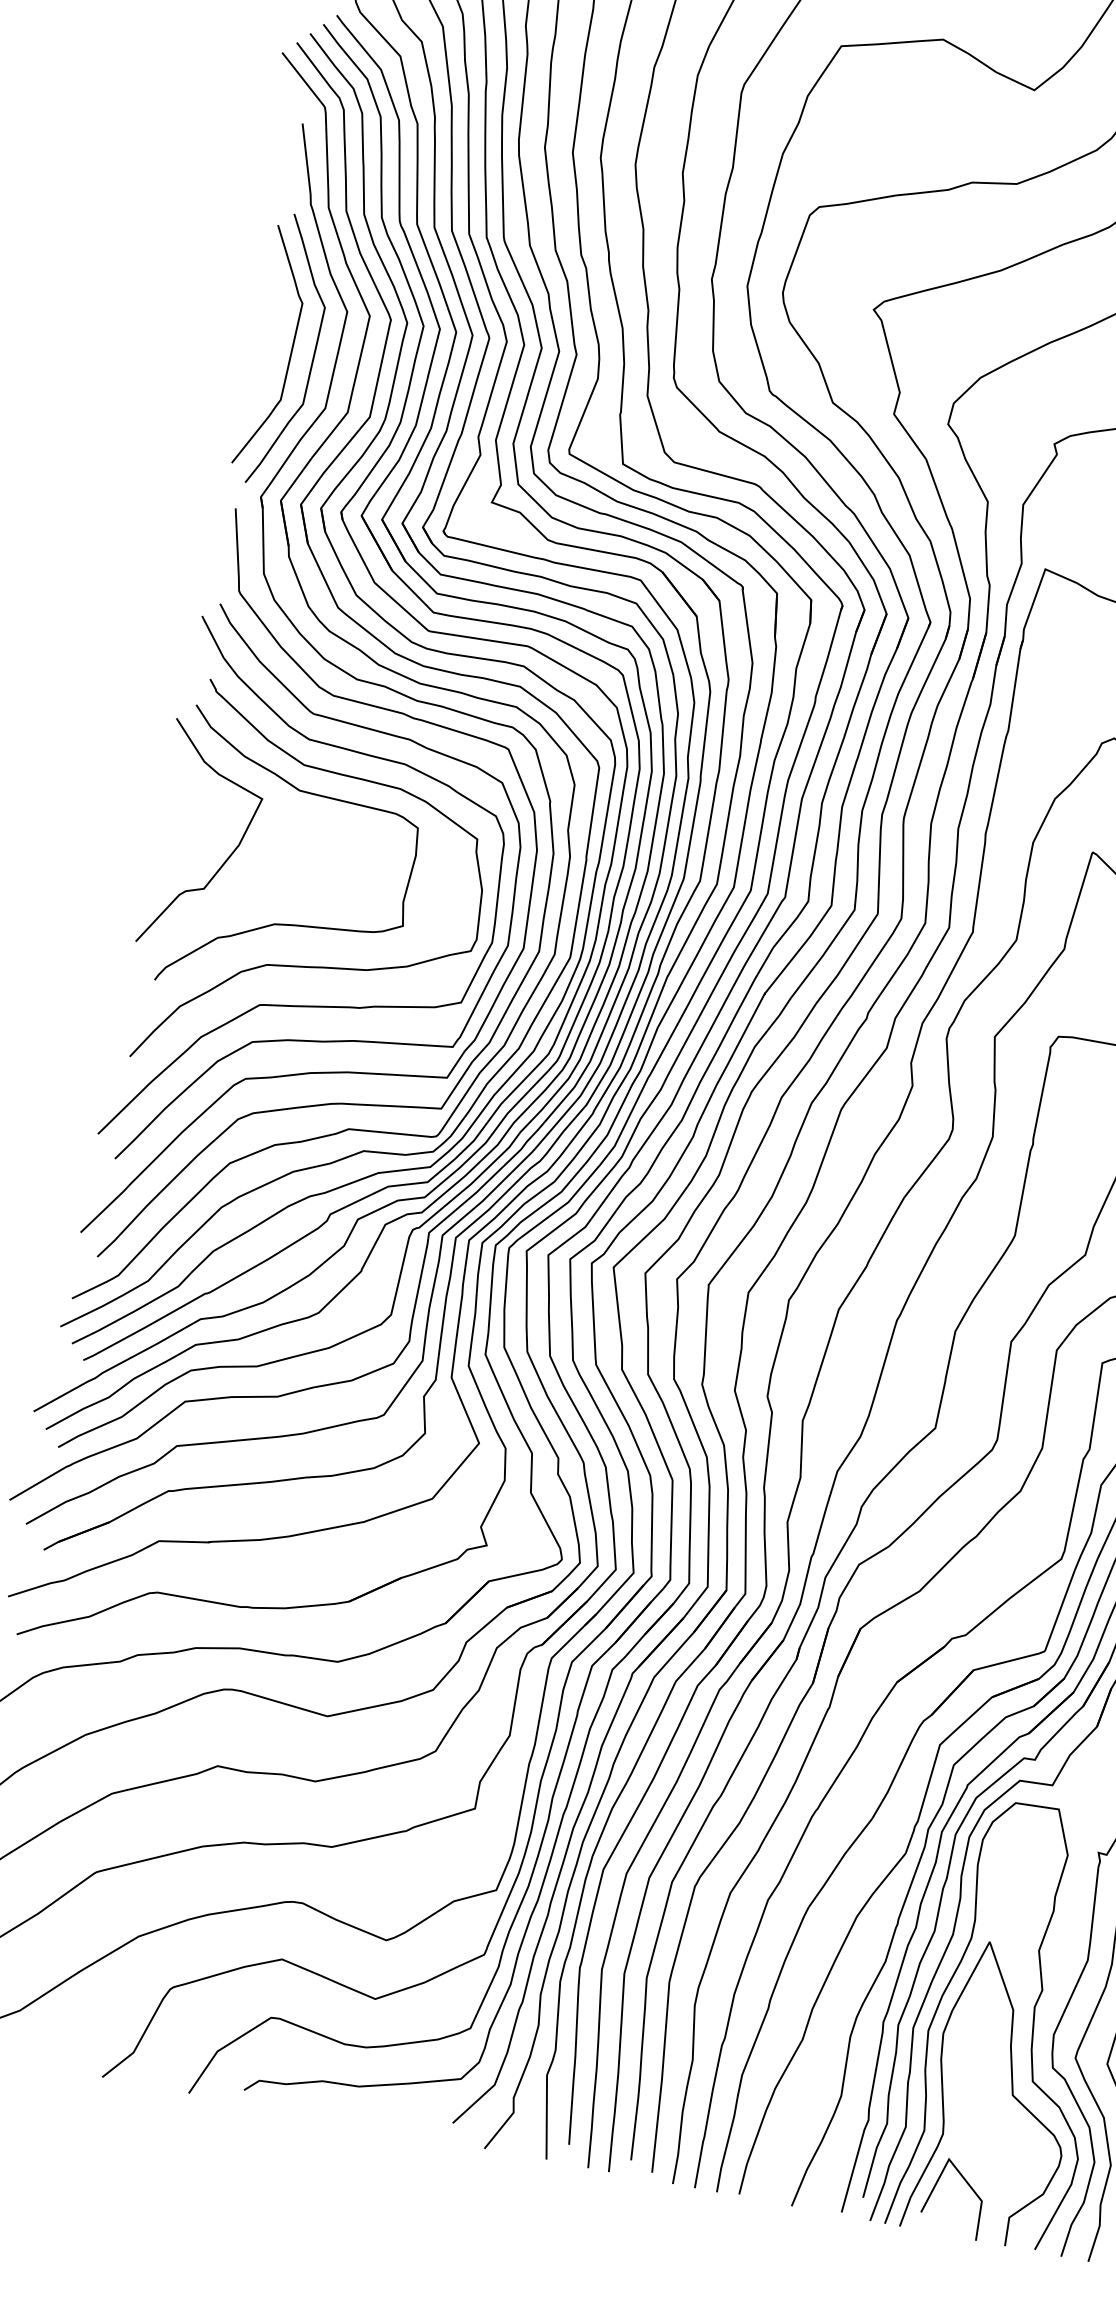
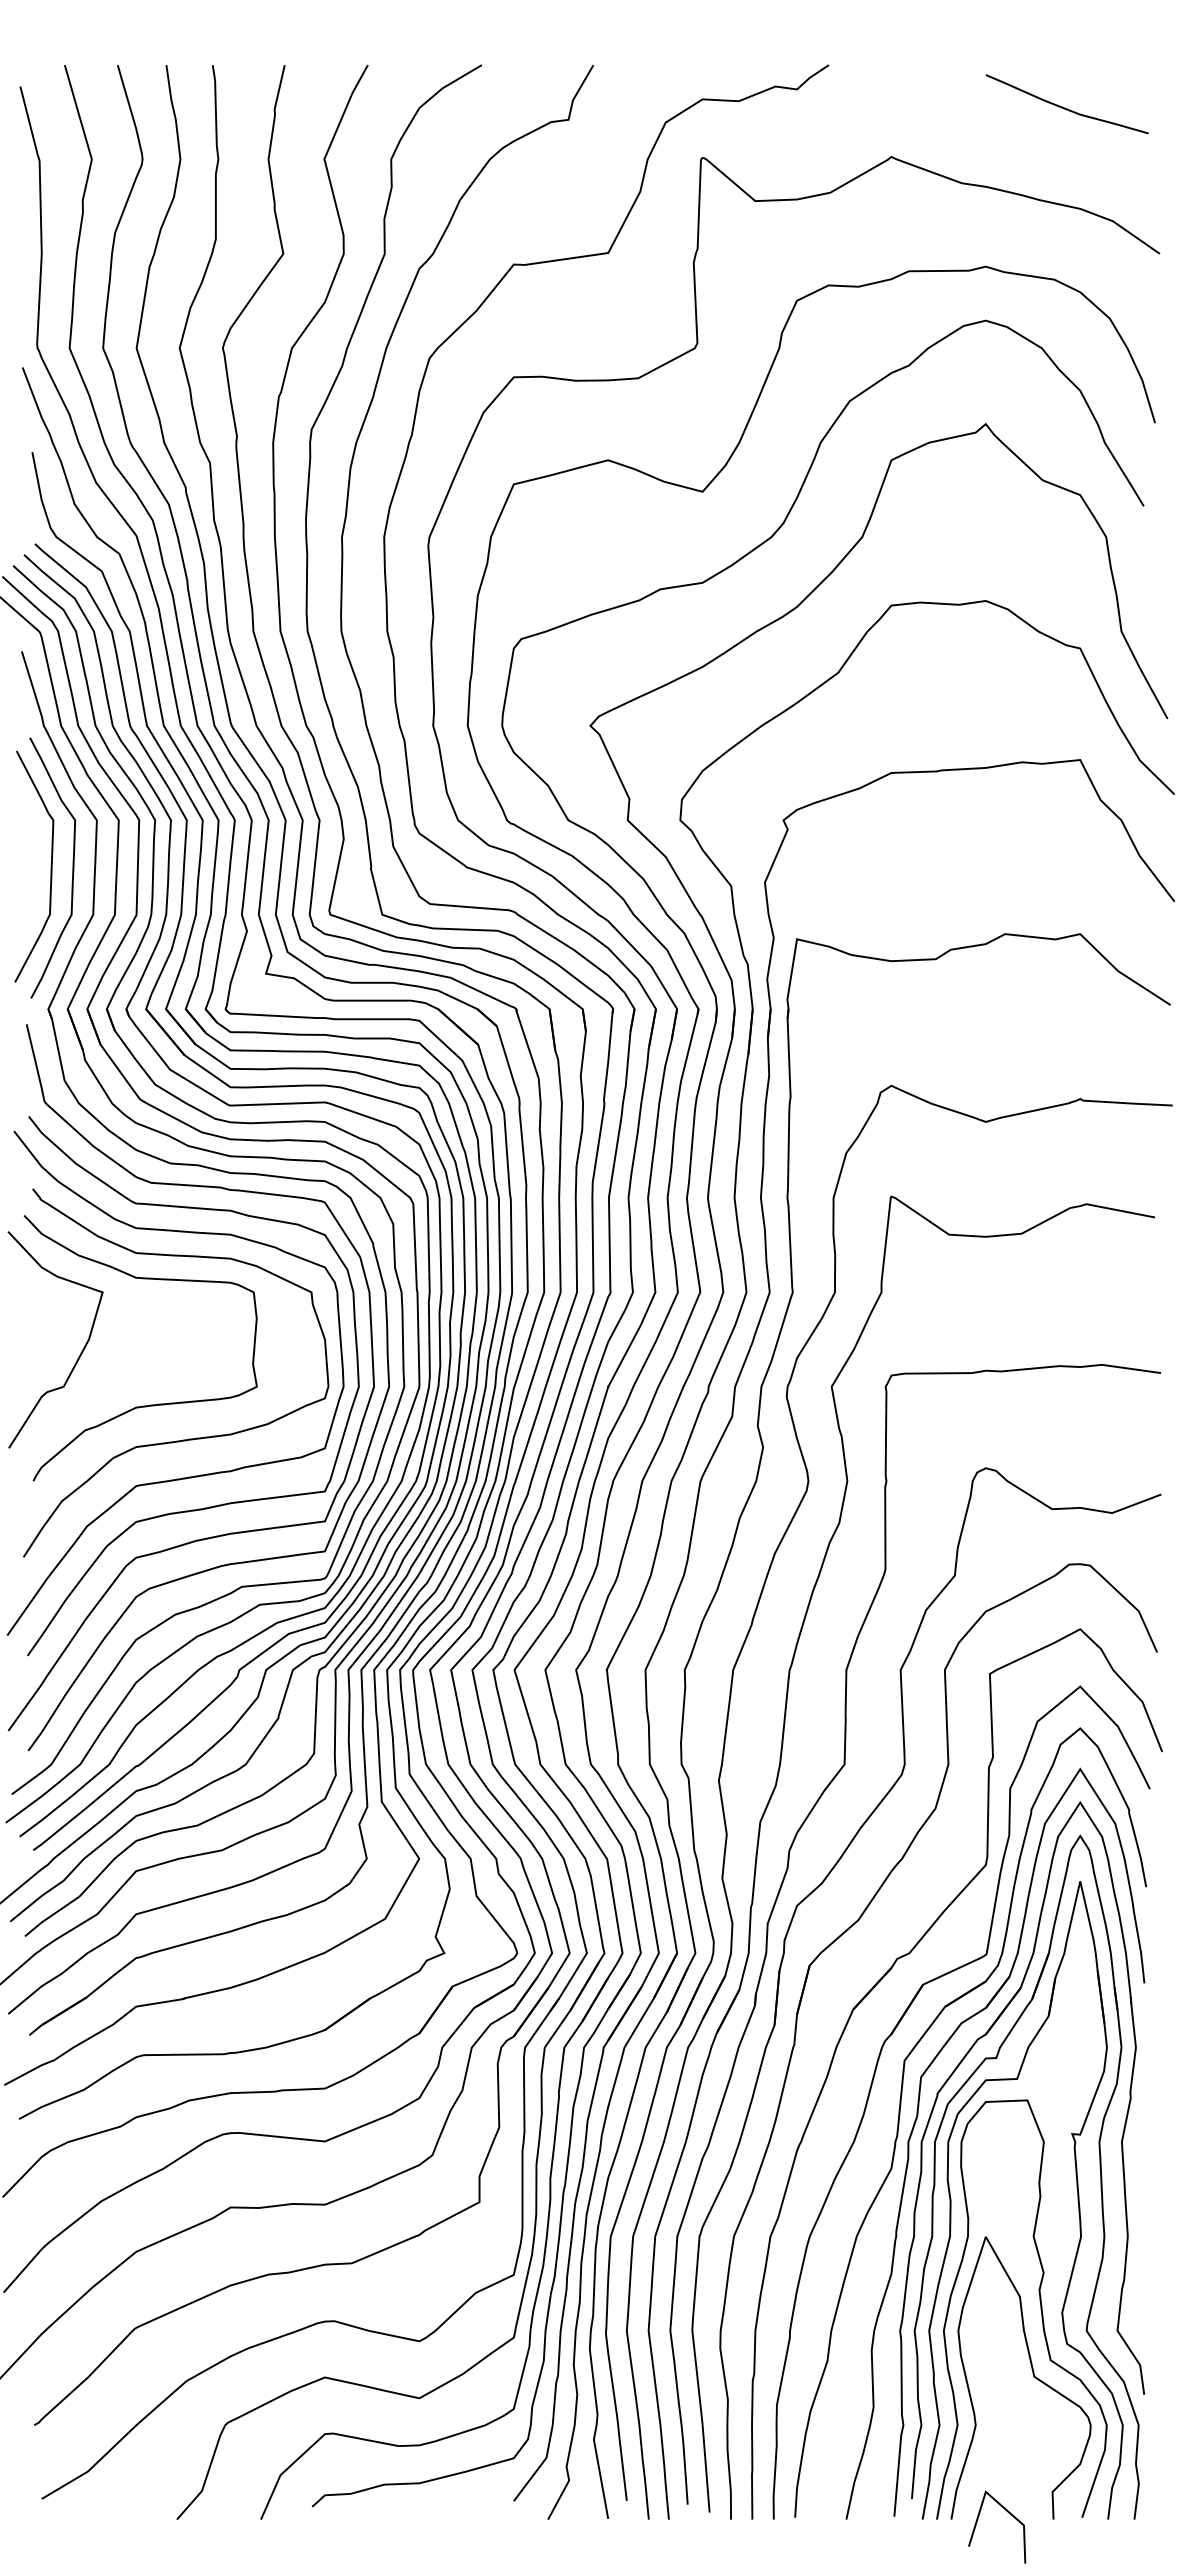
line: (968, 2185) -> (1008, 2513), moved

